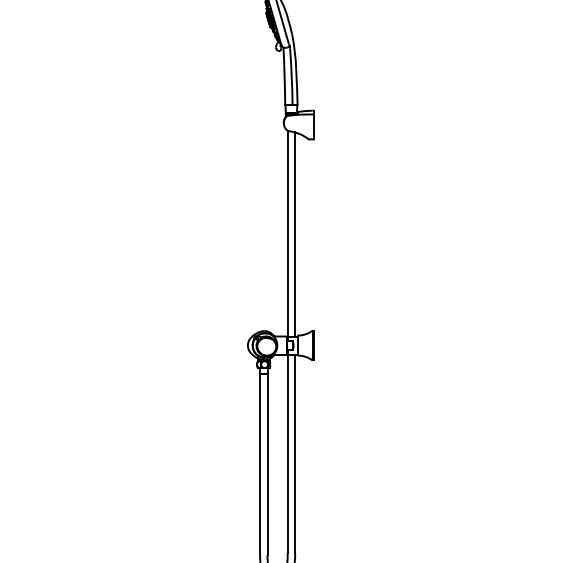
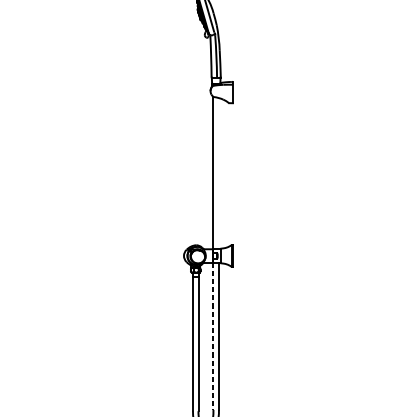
line: (295, 234) -> (219, 173), removed
line: (287, 454) -> (213, 336), solid -> dashed

